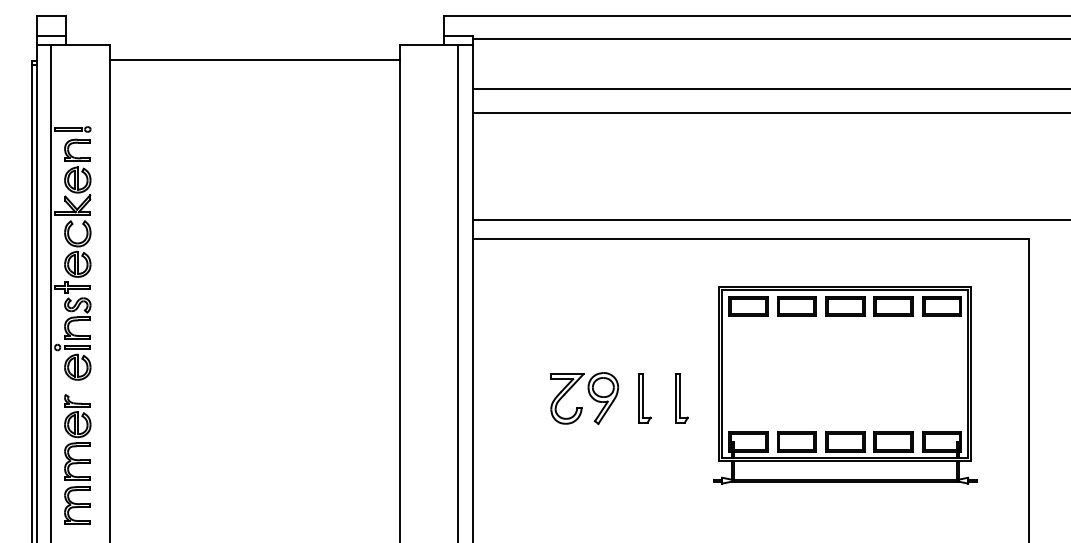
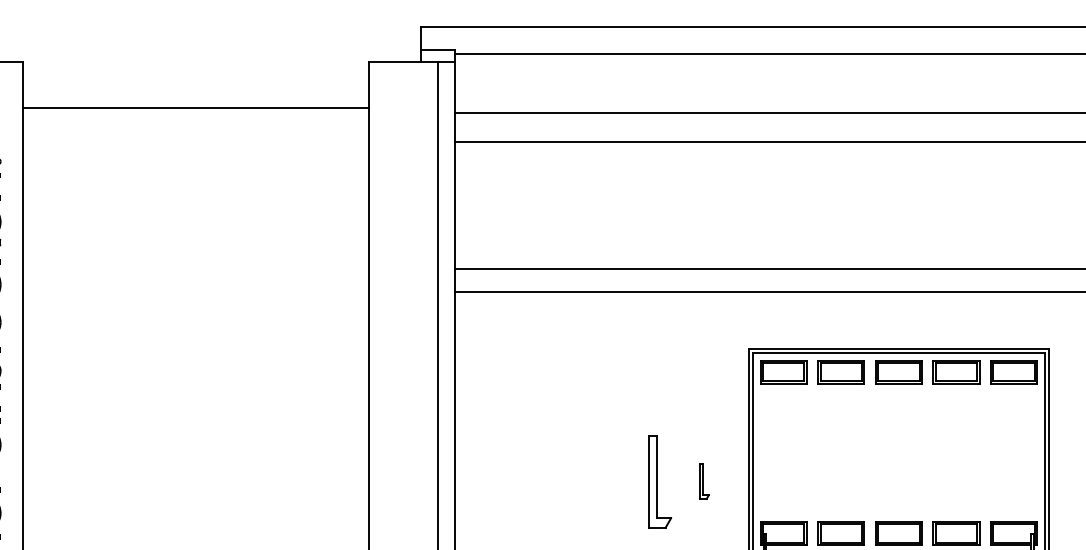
line: (254, 59) -> (195, 108), moved
part: (584, 398) -> (588, 481), removed
part: (644, 398) -> (659, 481), size x1.6
part: (681, 398) -> (703, 481), size x0.6

